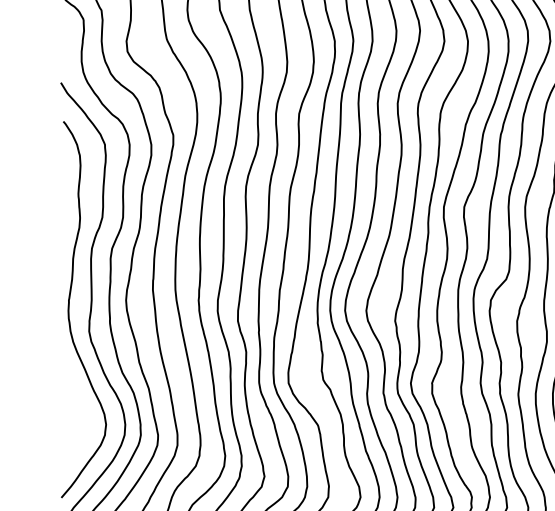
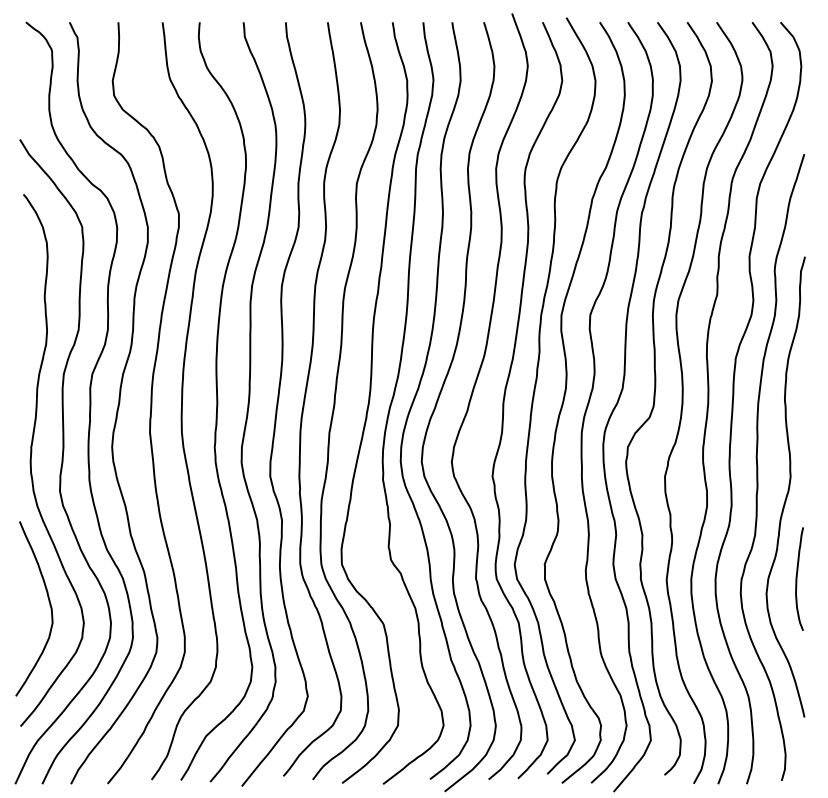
curve: (81, 412) -> (49, 605), added

